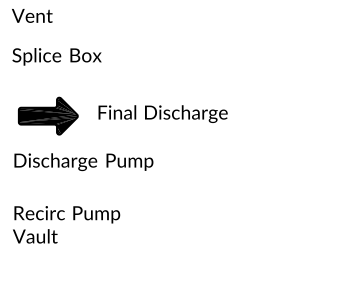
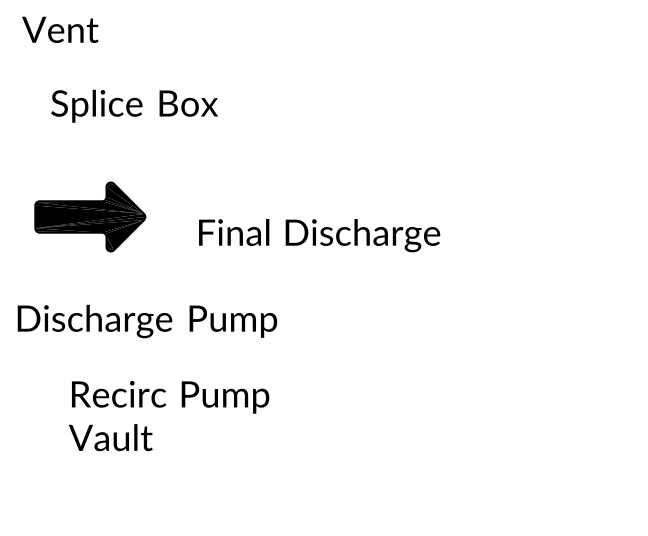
text: (56, 56) -> (133, 105), moved
text: (162, 113) -> (318, 234), moved
text: (83, 162) -> (146, 322), moved
text: (66, 224) -> (169, 415), moved

